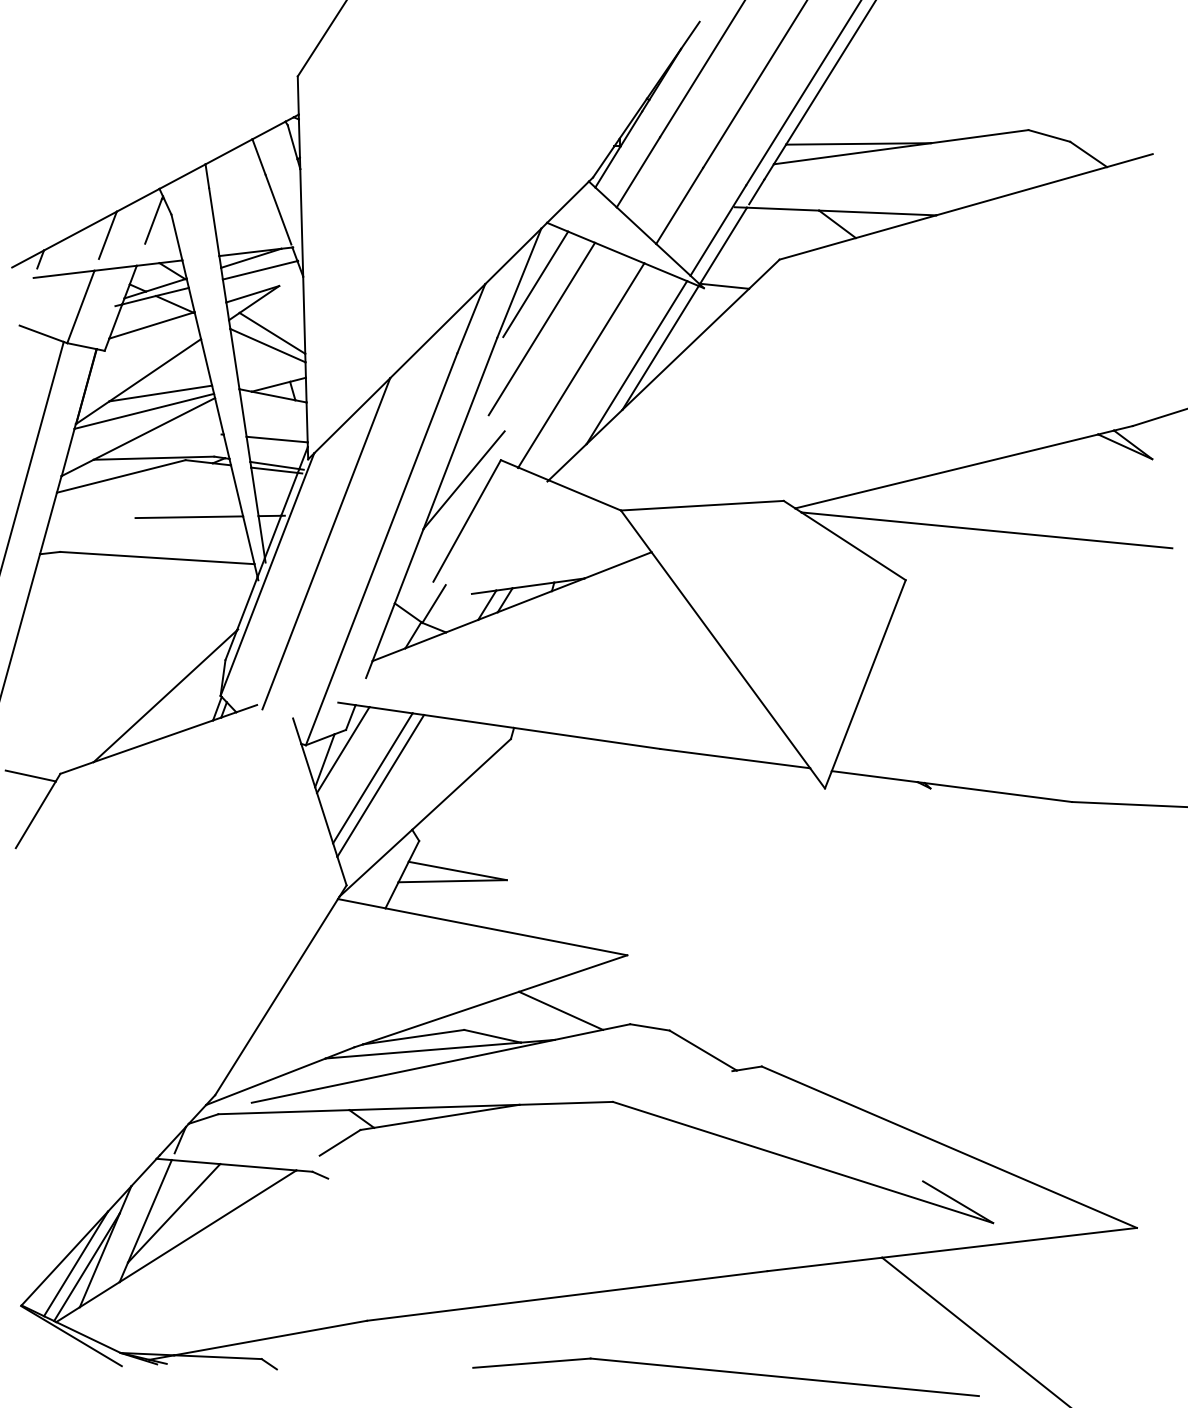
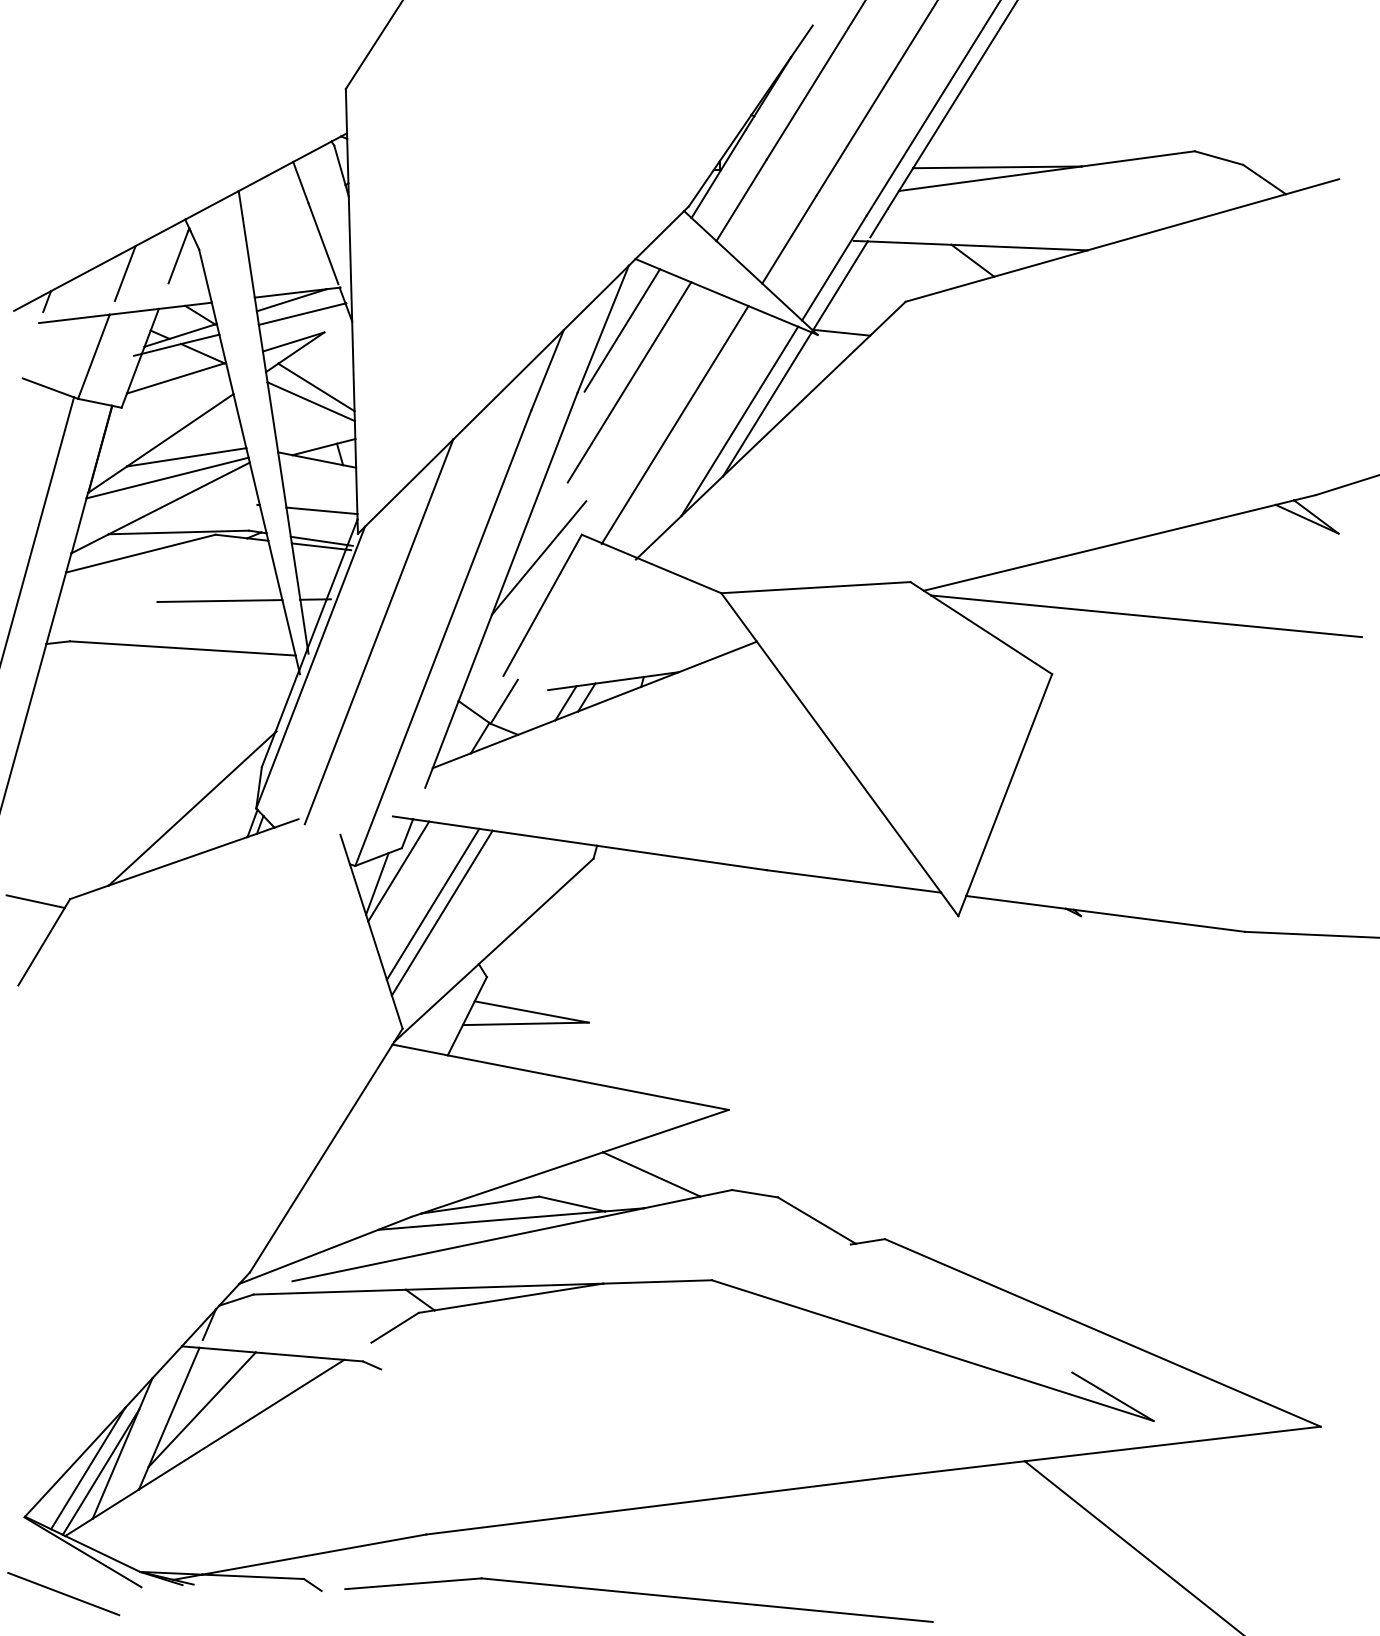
line: (54, 1371) -> (63, 1593), added
part: (725, 1376) -> (638, 1599), moved

